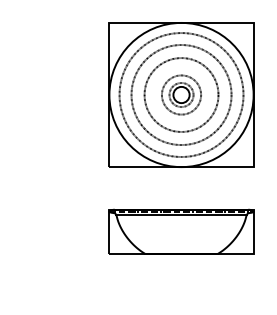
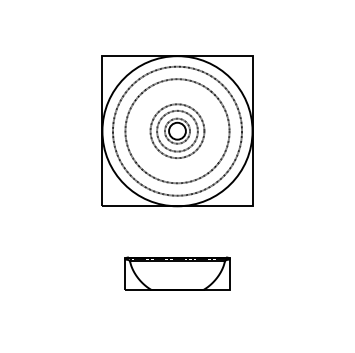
circle: (181, 94) -> (177, 130), size x0.7
part: (181, 231) -> (177, 273), size x0.7

